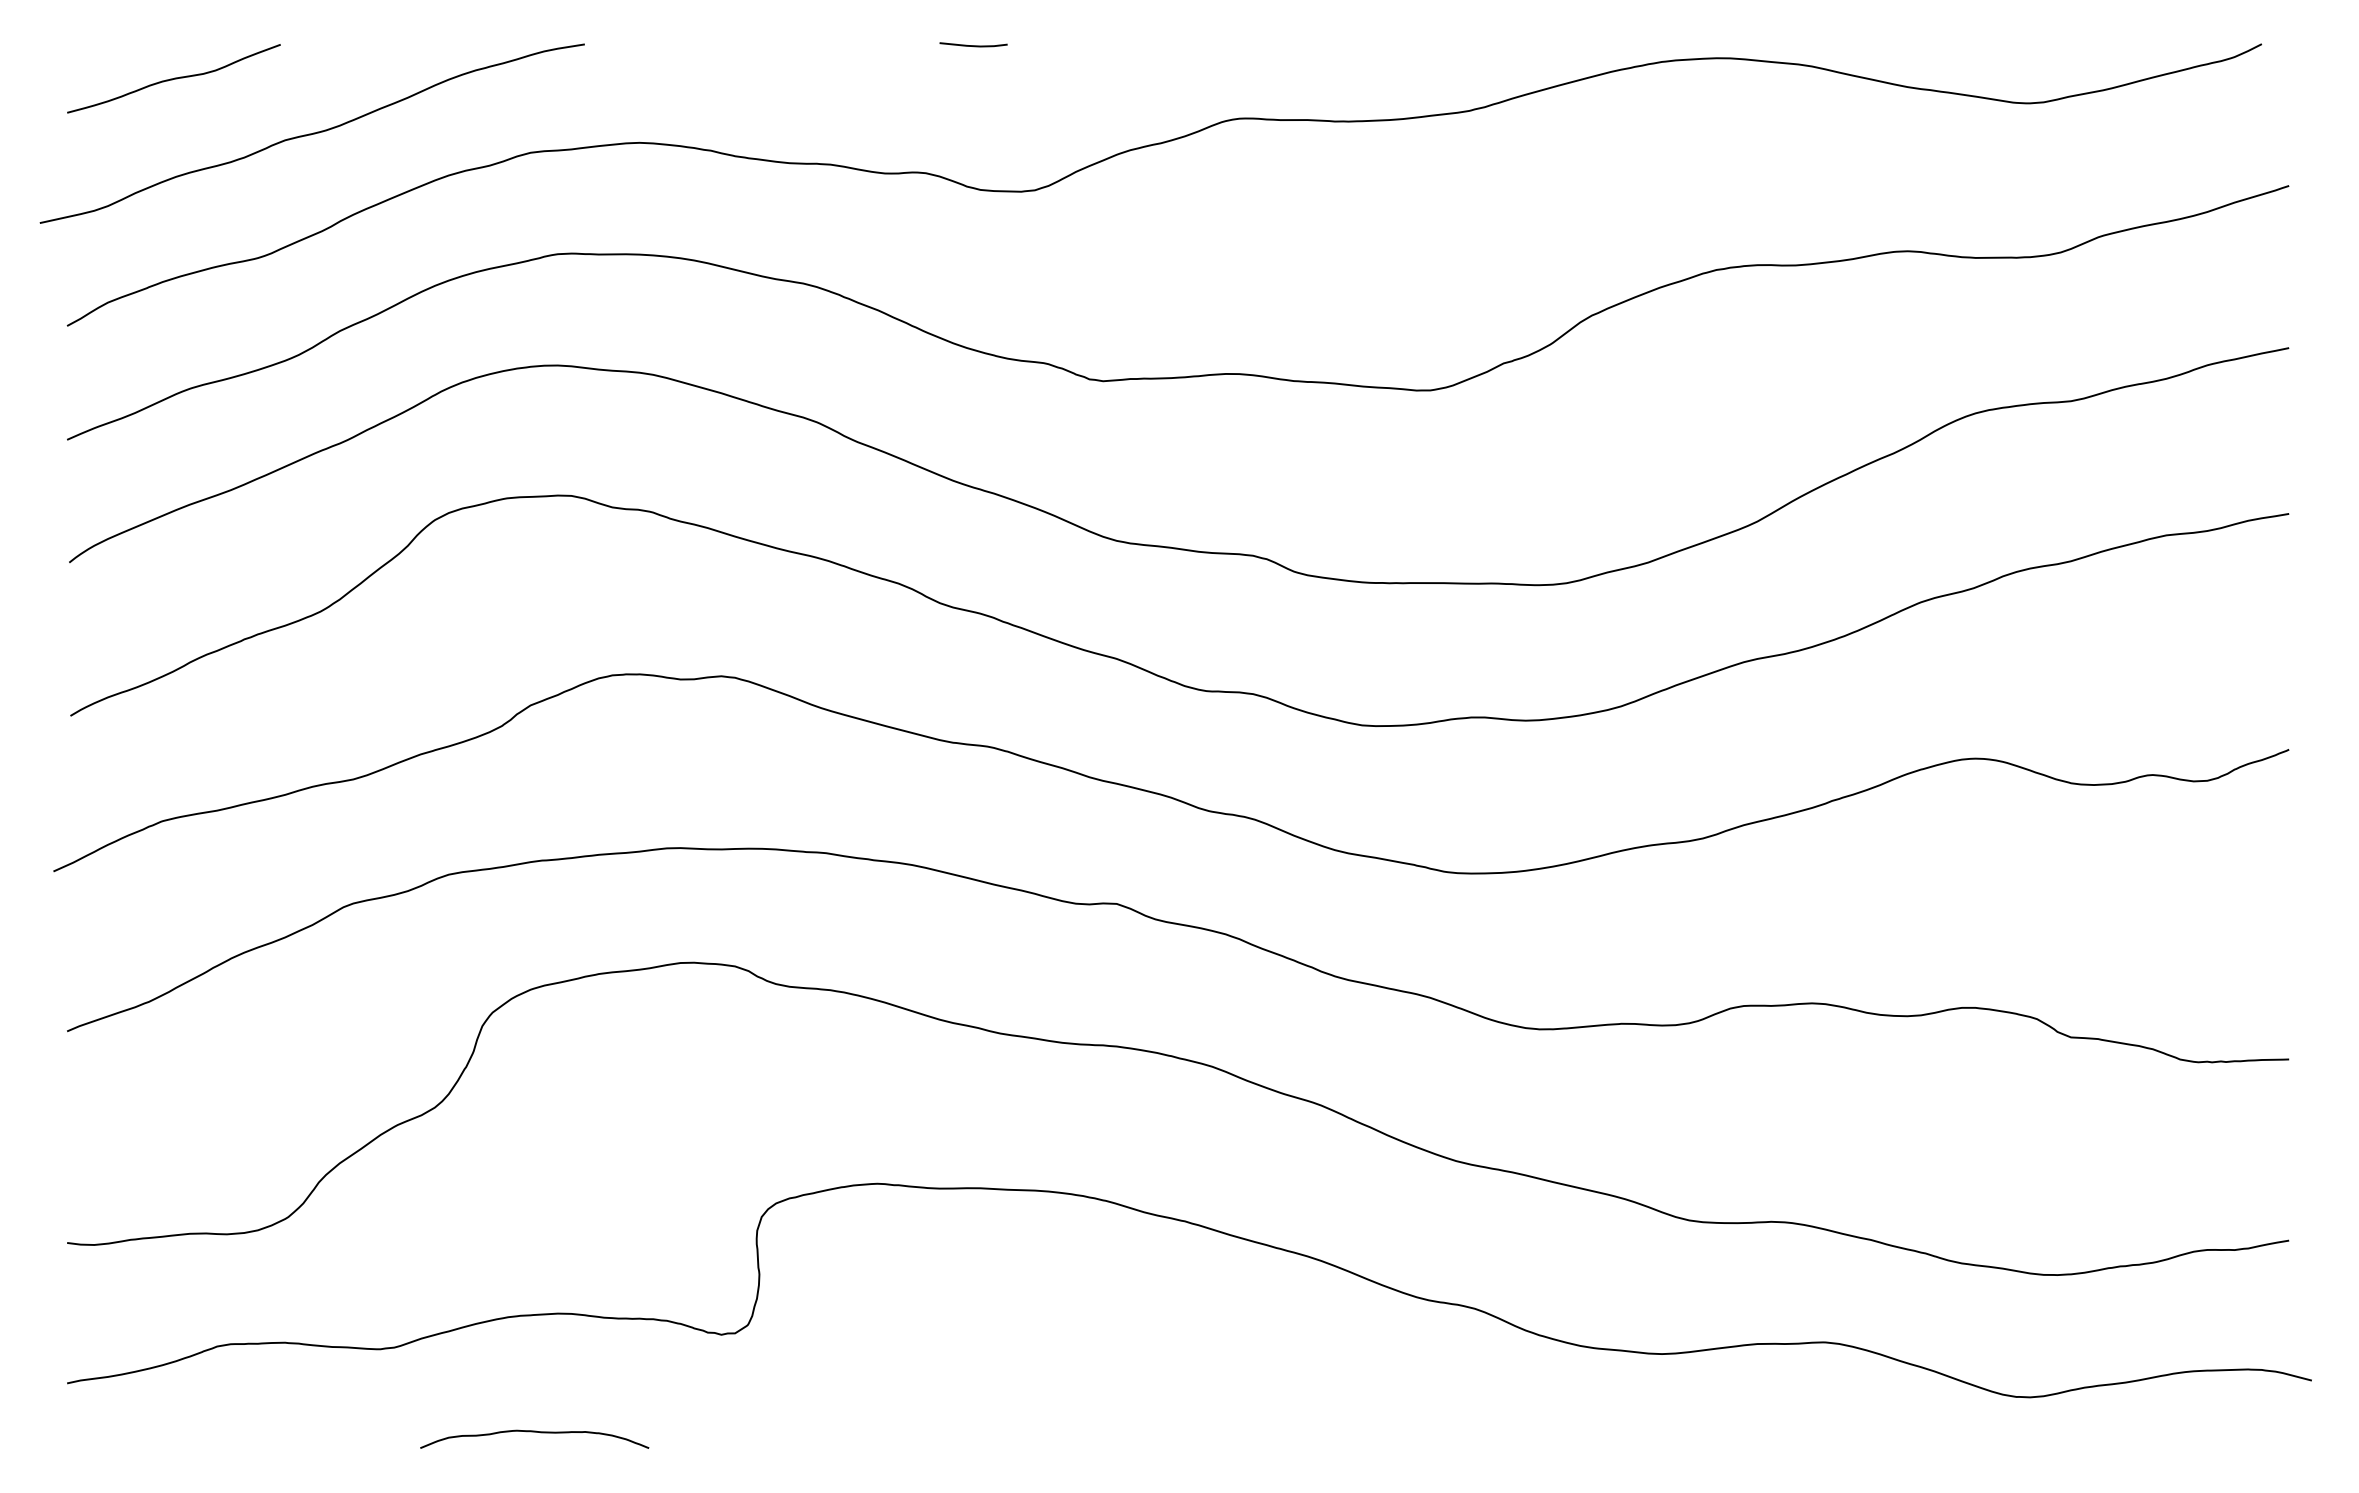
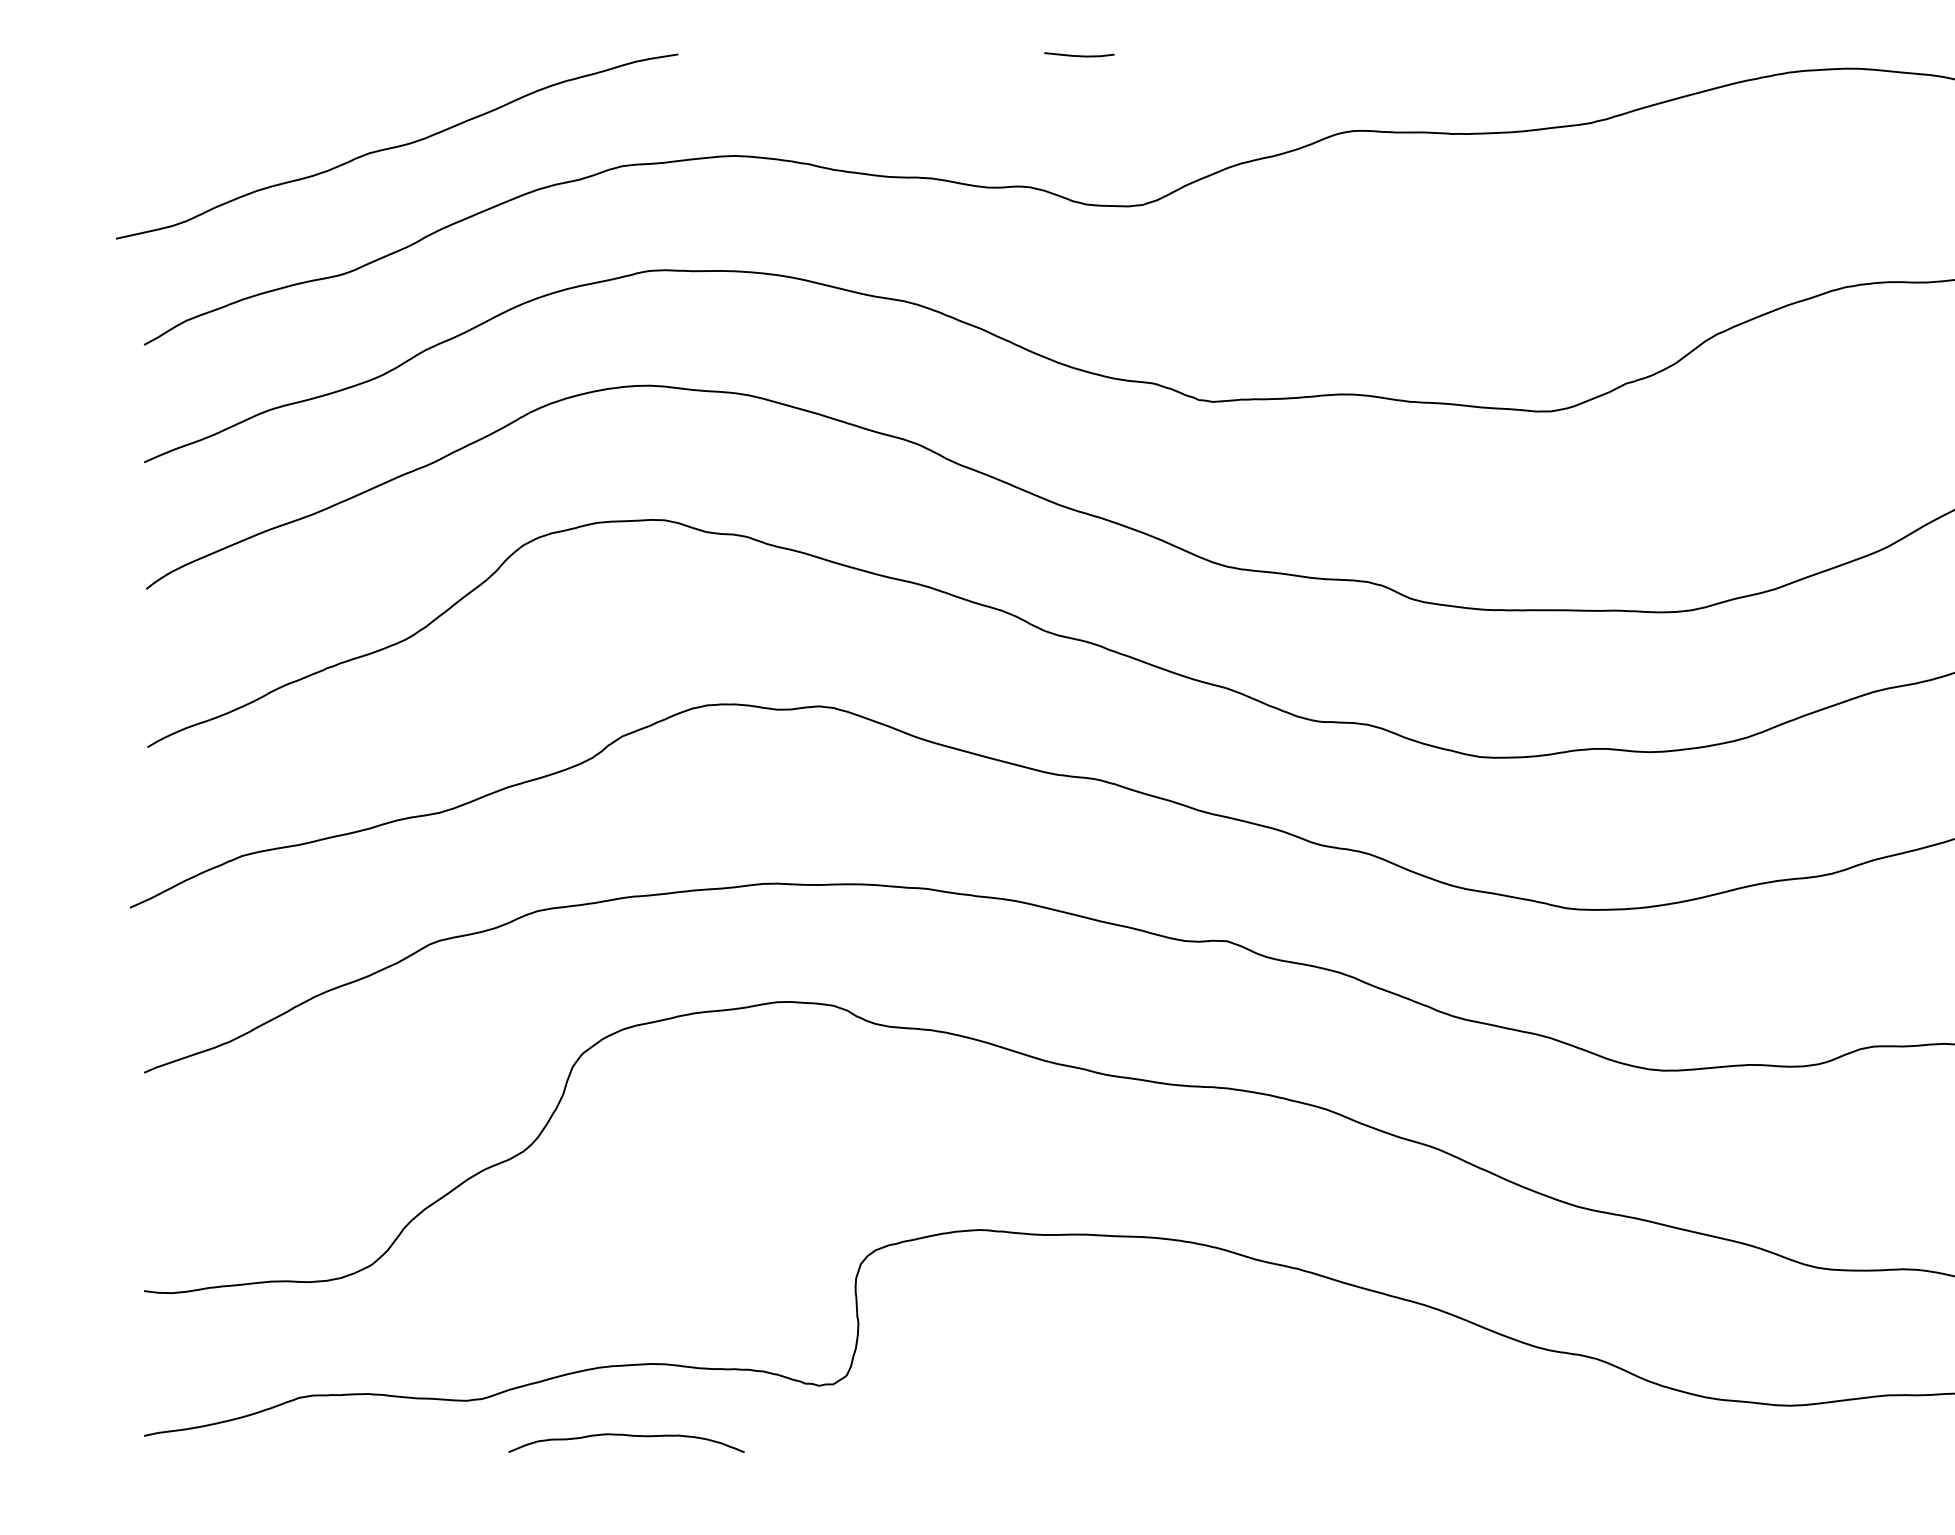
curve: (173, 78) -> (253, 89), removed
curve: (534, 1432) -> (626, 1436), moved

